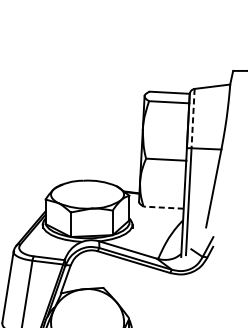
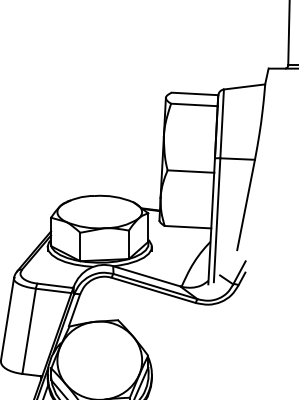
line: (193, 119) -> (222, 124), dashed -> solid
line: (163, 207) -> (187, 227), dashed -> solid

